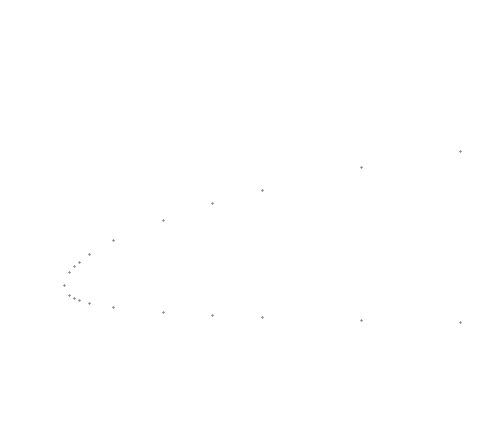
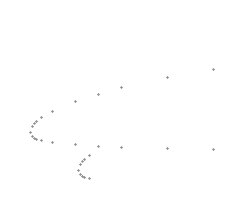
part: (180, 360) -> (83, 166), added

